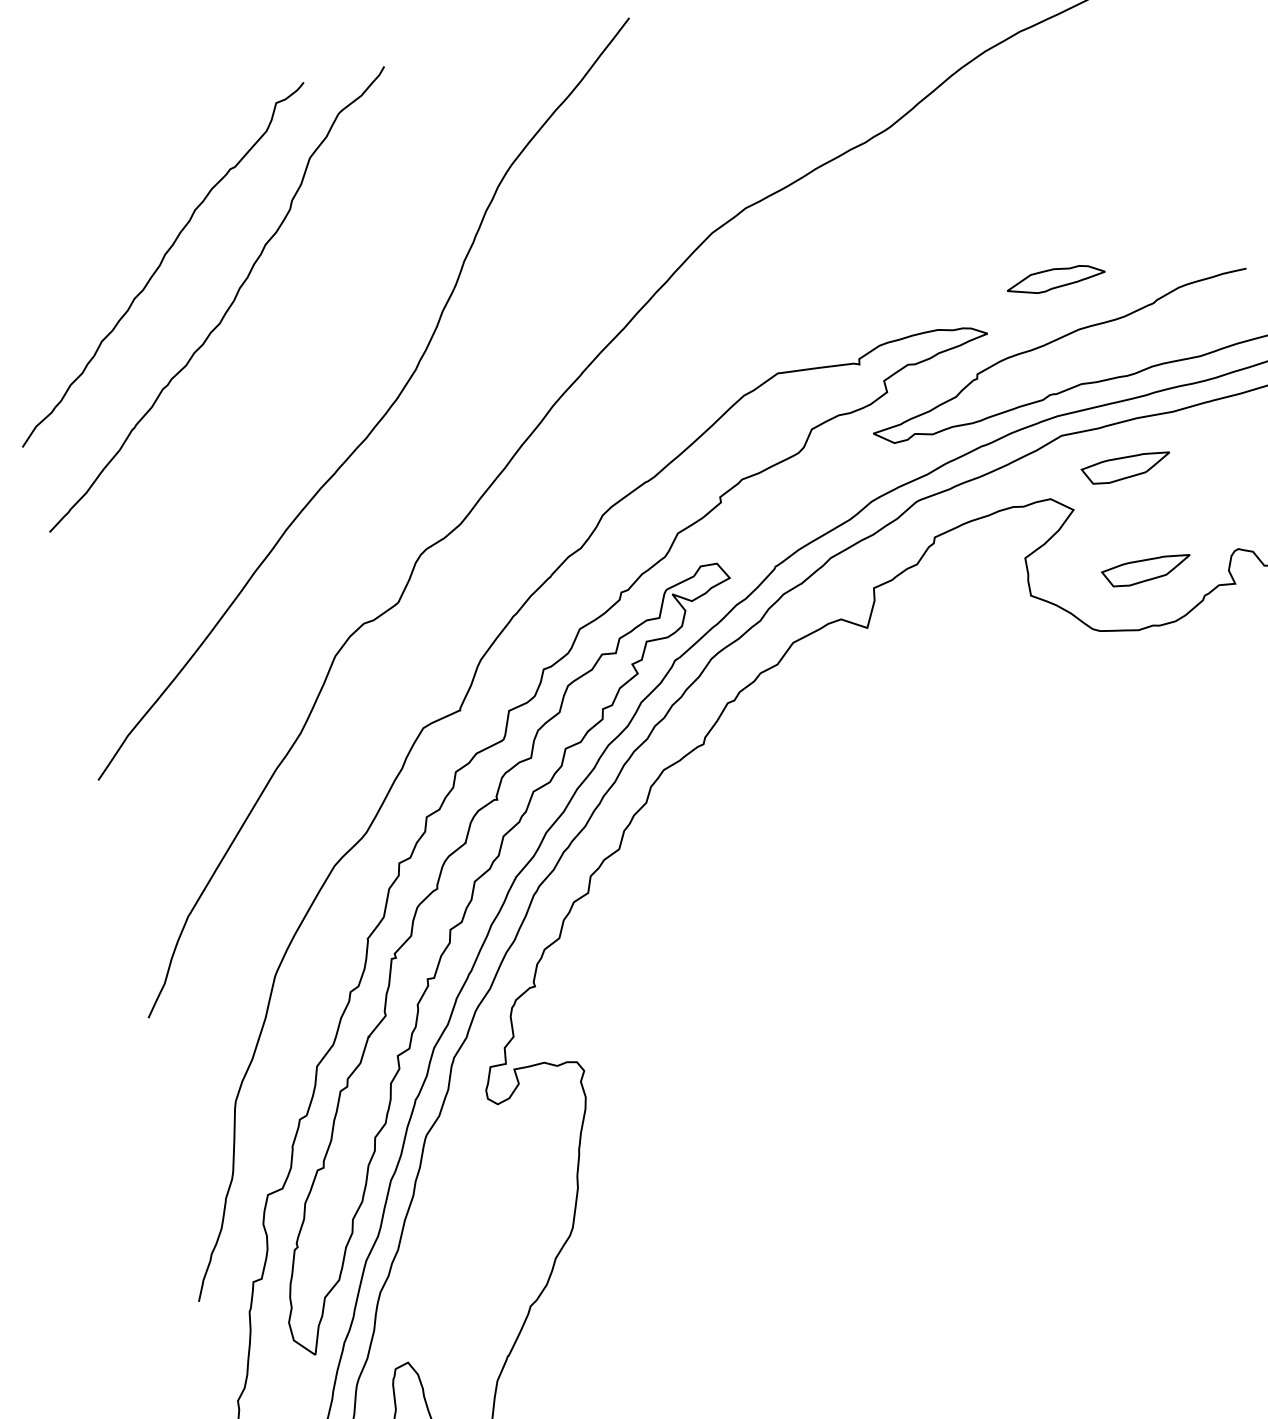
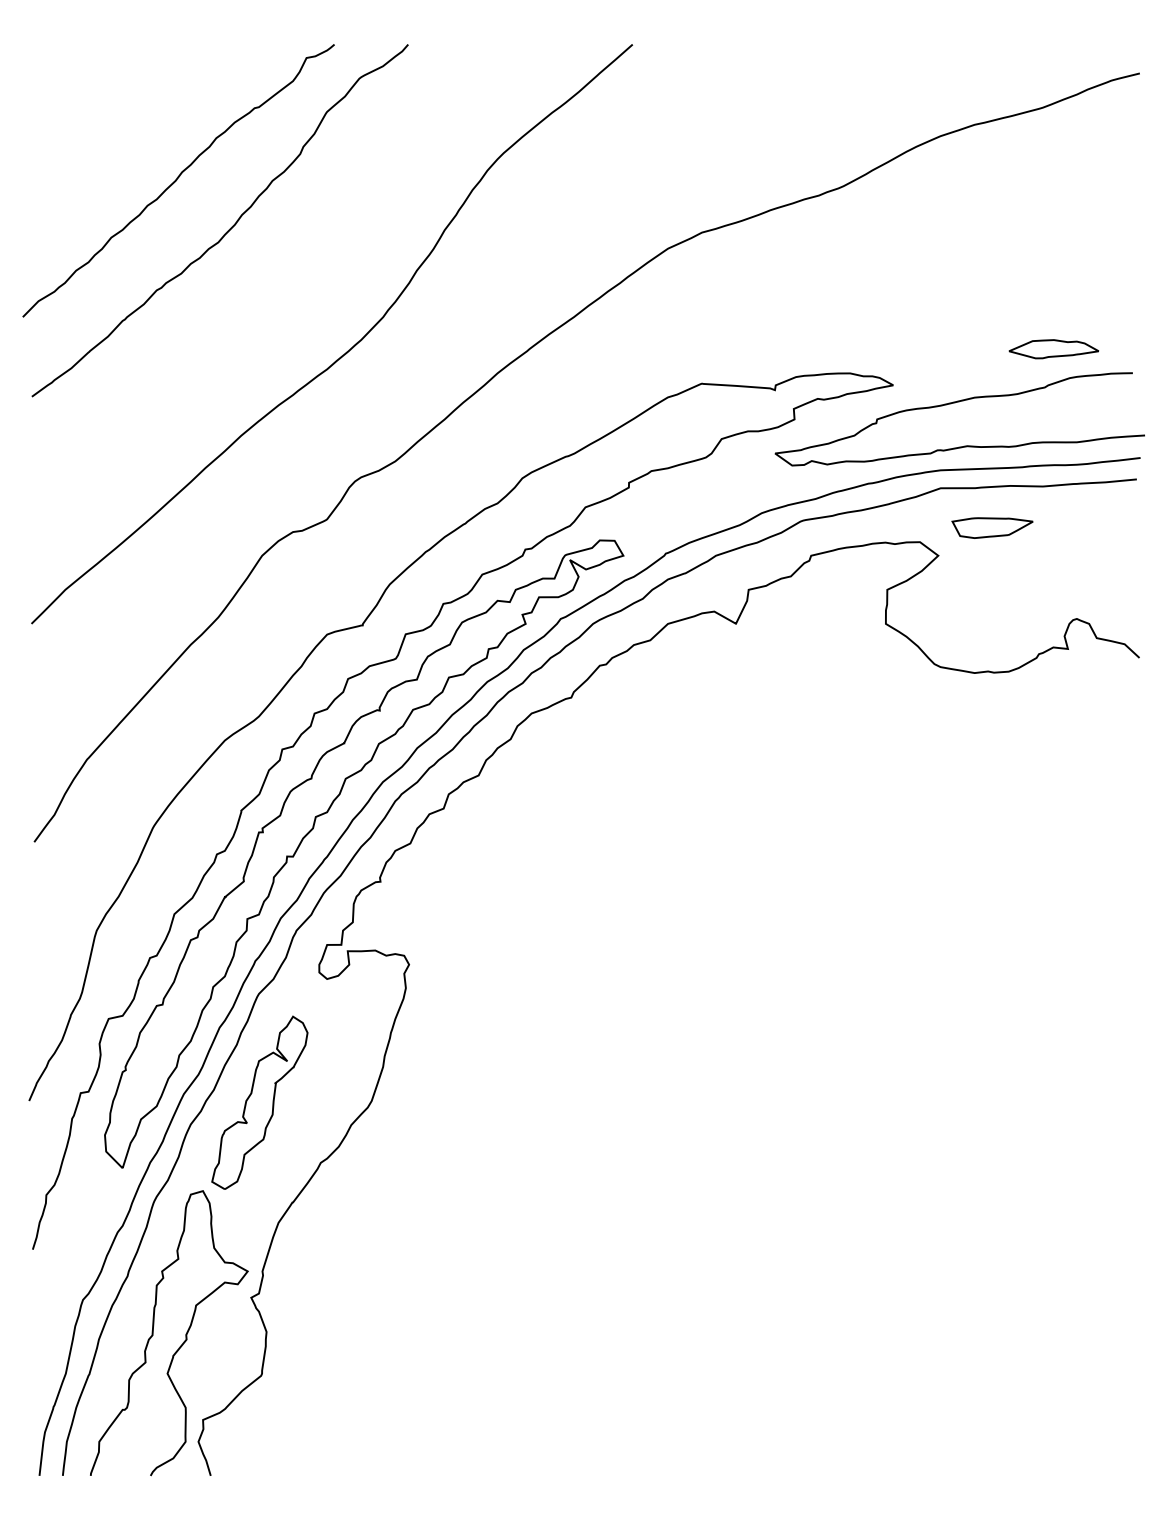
part: (1055, 279) -> (1053, 349), moved
part: (1146, 570) -> (992, 621), removed
part: (450, 1253) -> (259, 1102), added

